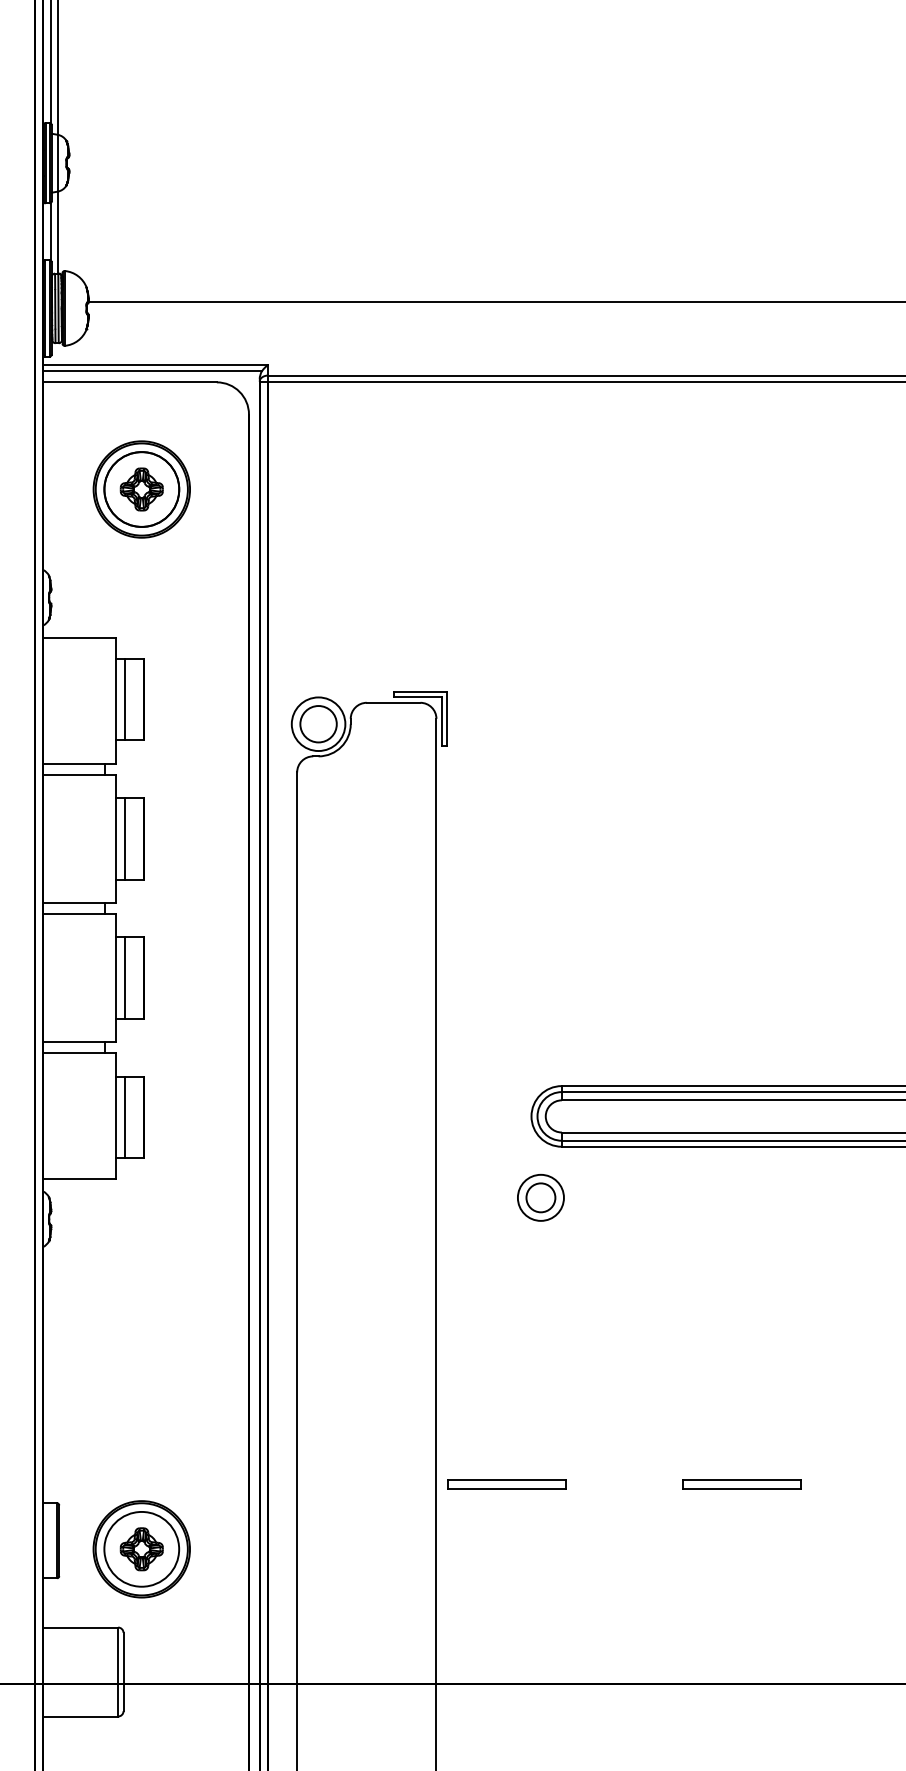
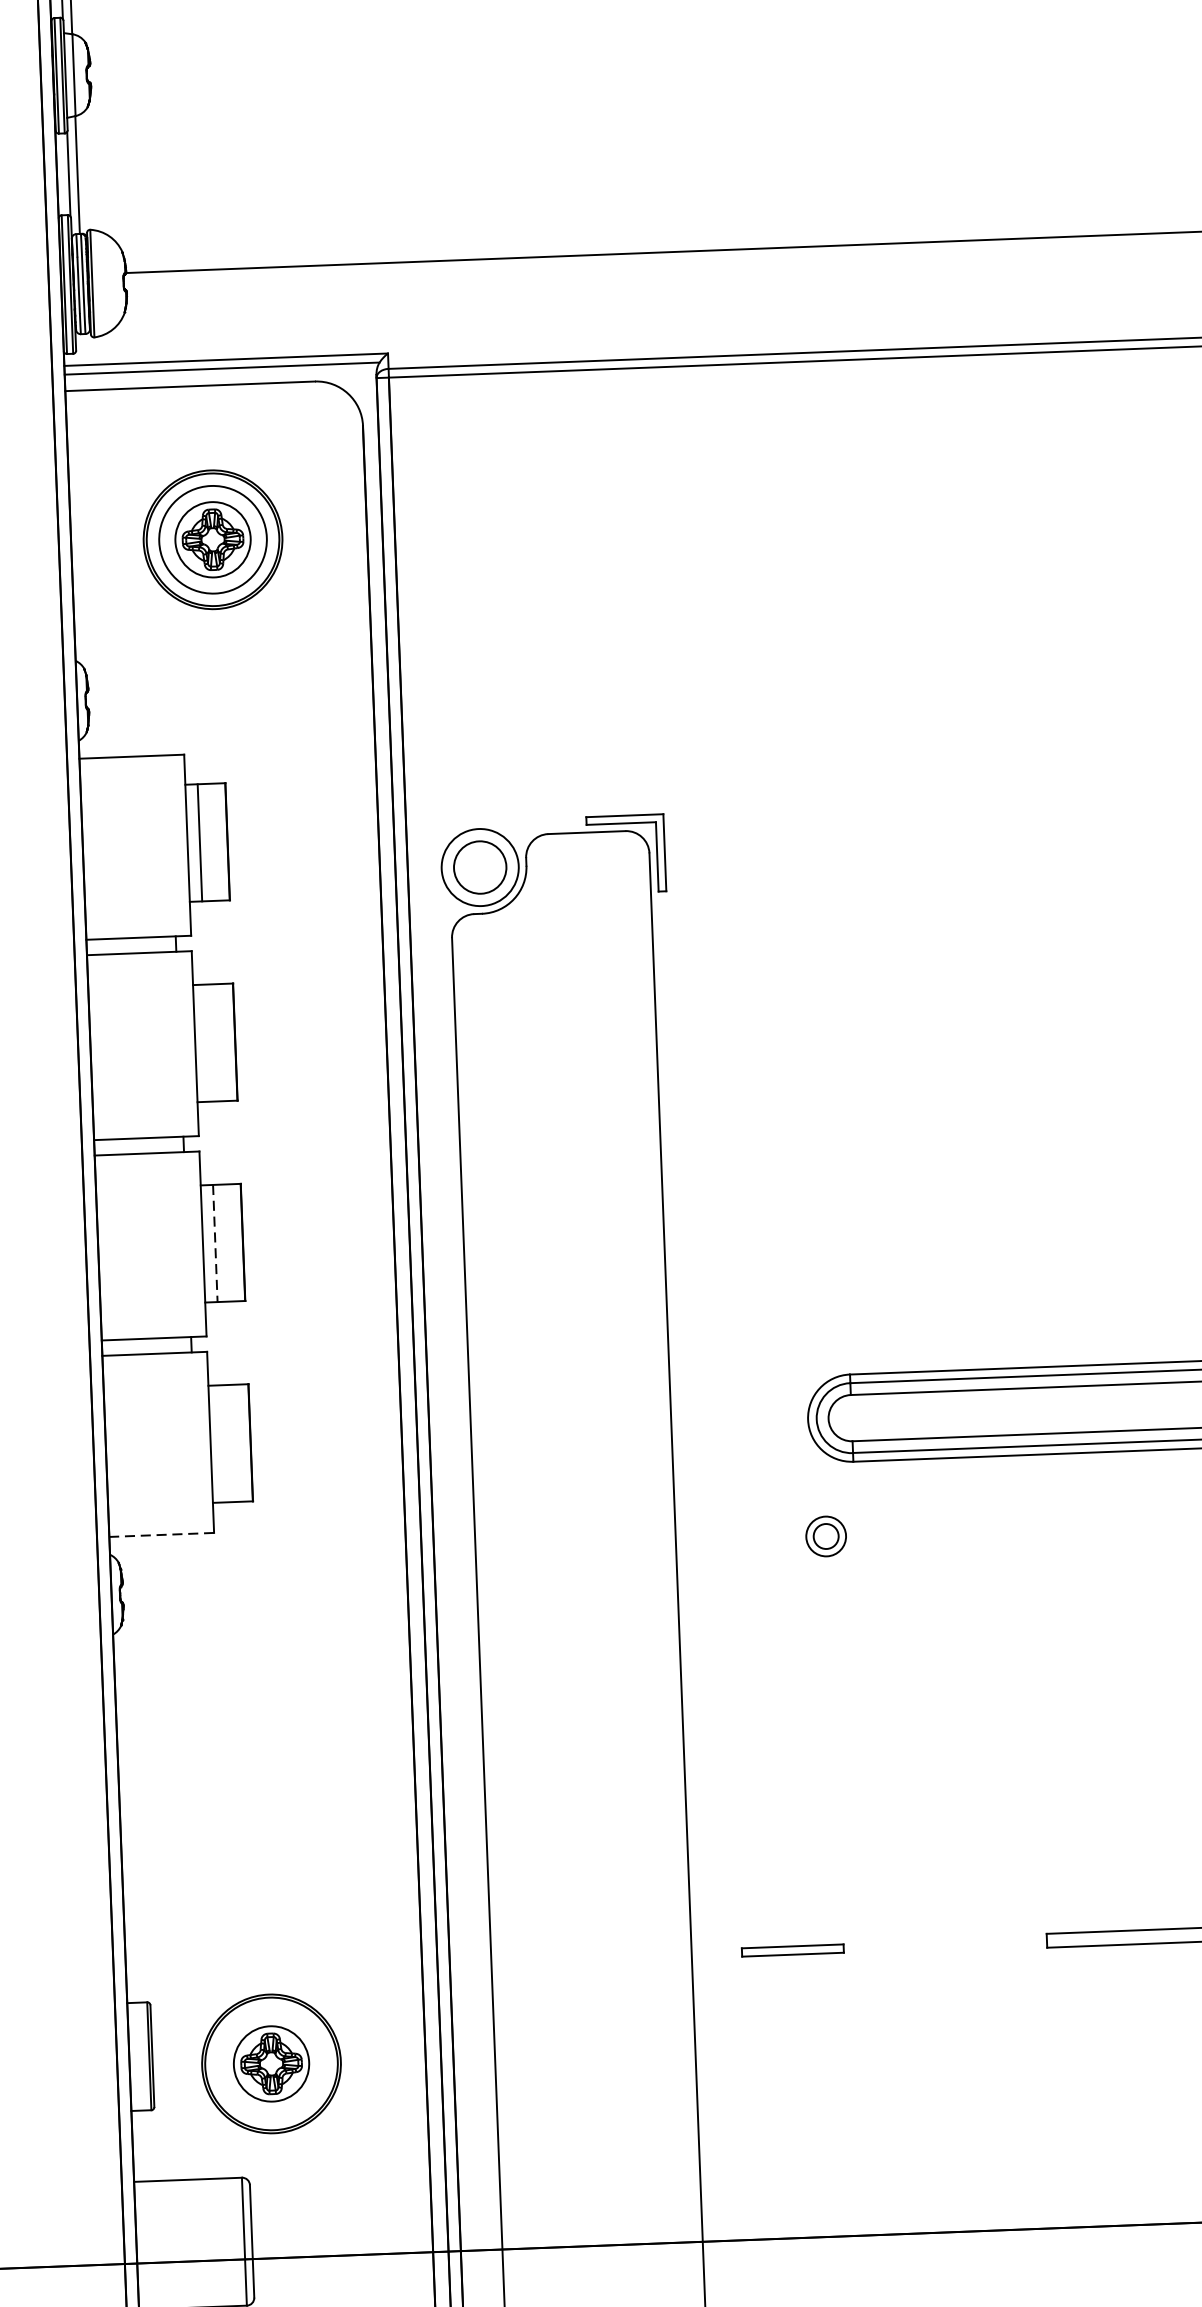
circle: (141, 489) -> (212, 539), size x0.7
line: (124, 838) -> (207, 1042), removed
line: (124, 978) -> (215, 1243), solid -> dashed
line: (124, 1117) -> (222, 1443), removed
line: (79, 1179) -> (161, 1535), solid -> dashed
part: (540, 1197) -> (825, 1535), size x0.6
part: (506, 1484) -> (792, 1950), size x0.6
circle: (141, 1548) -> (271, 2062), size x0.7

